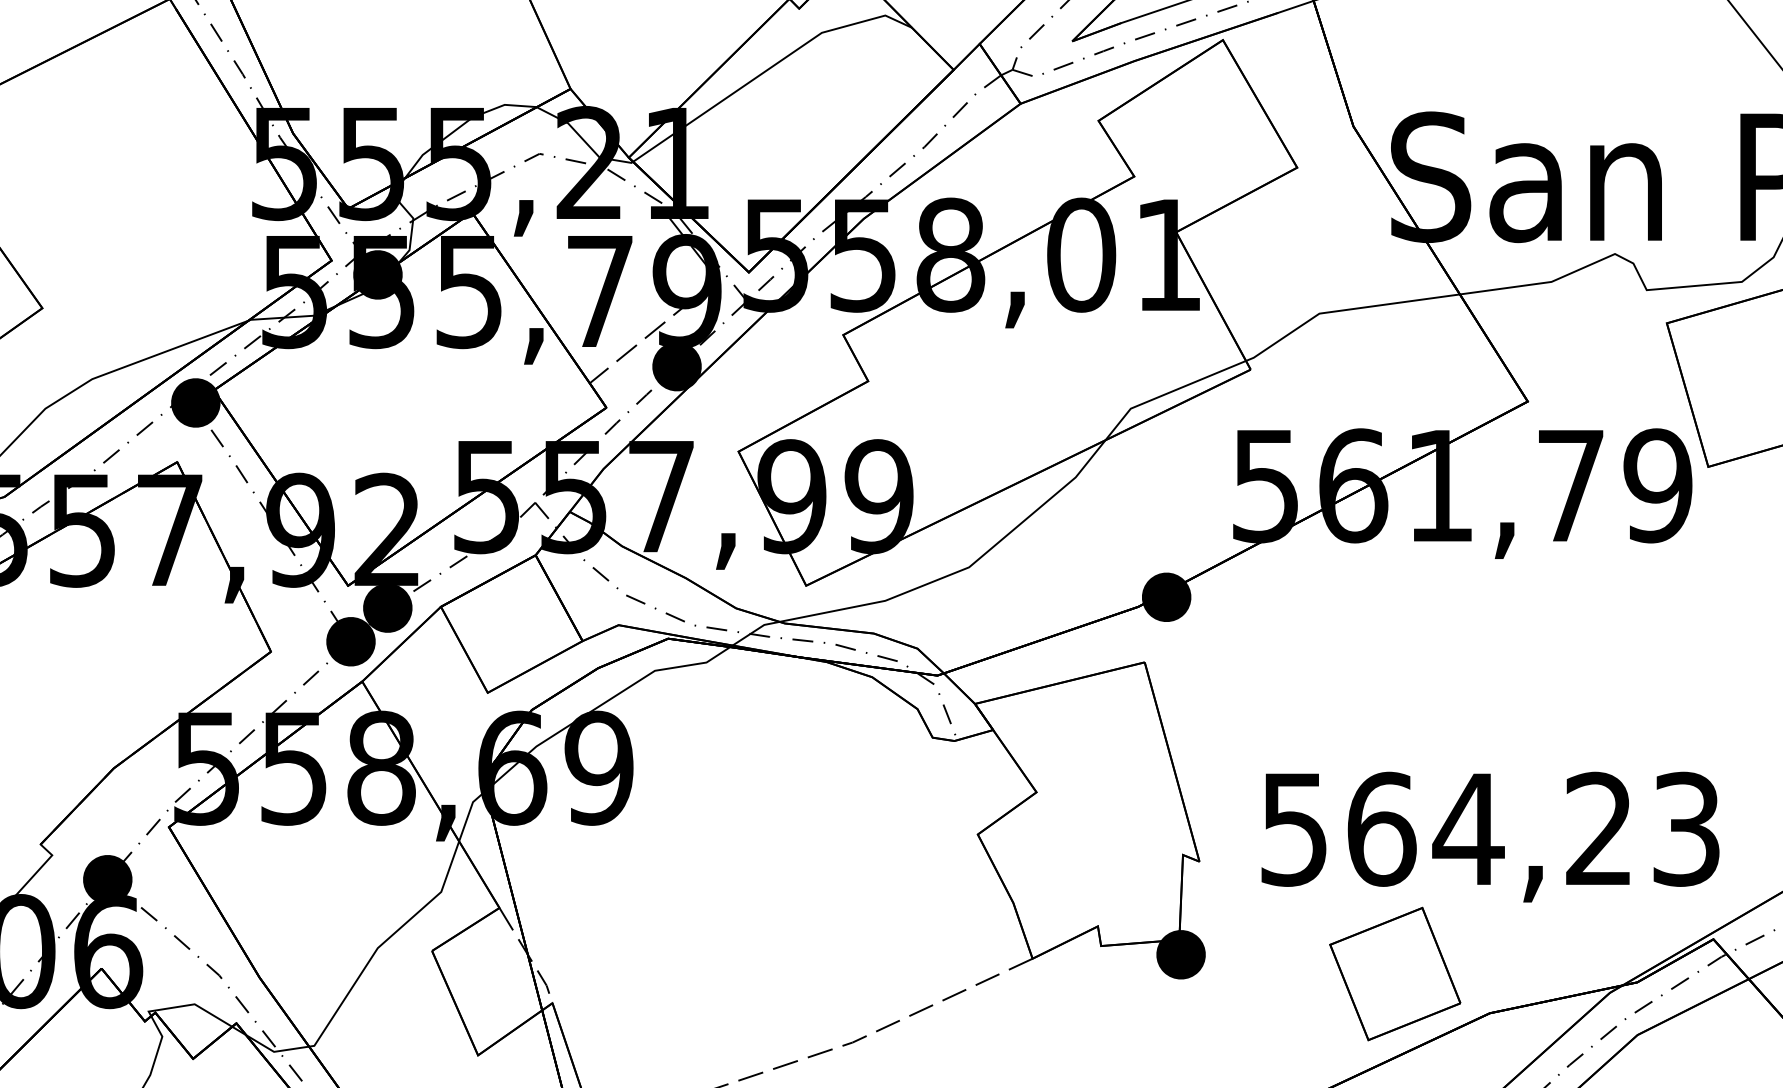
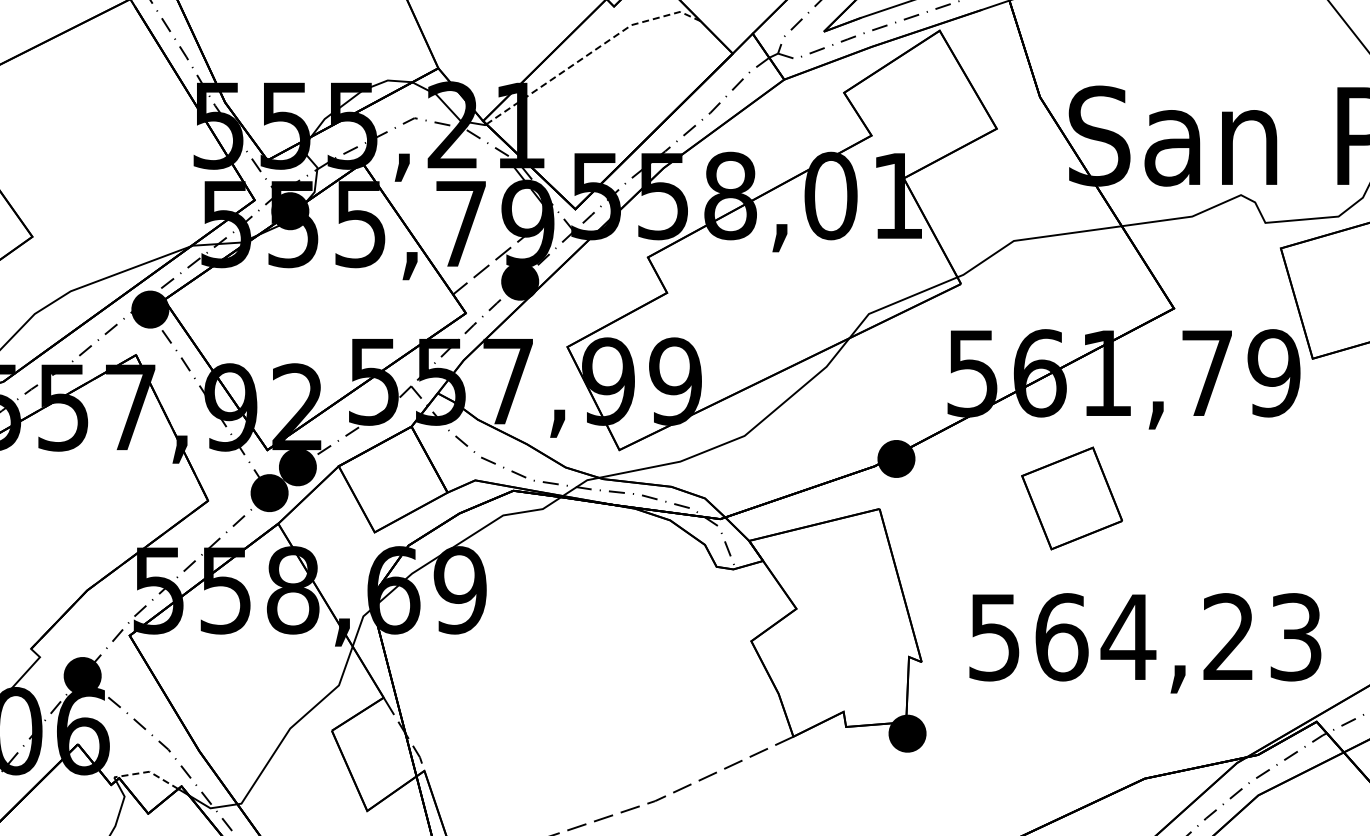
line: (768, 69) -> (590, 53), solid -> dashed
part: (1394, 974) -> (1071, 498), moved
line: (189, 1005) -> (145, 772), solid -> dashed

